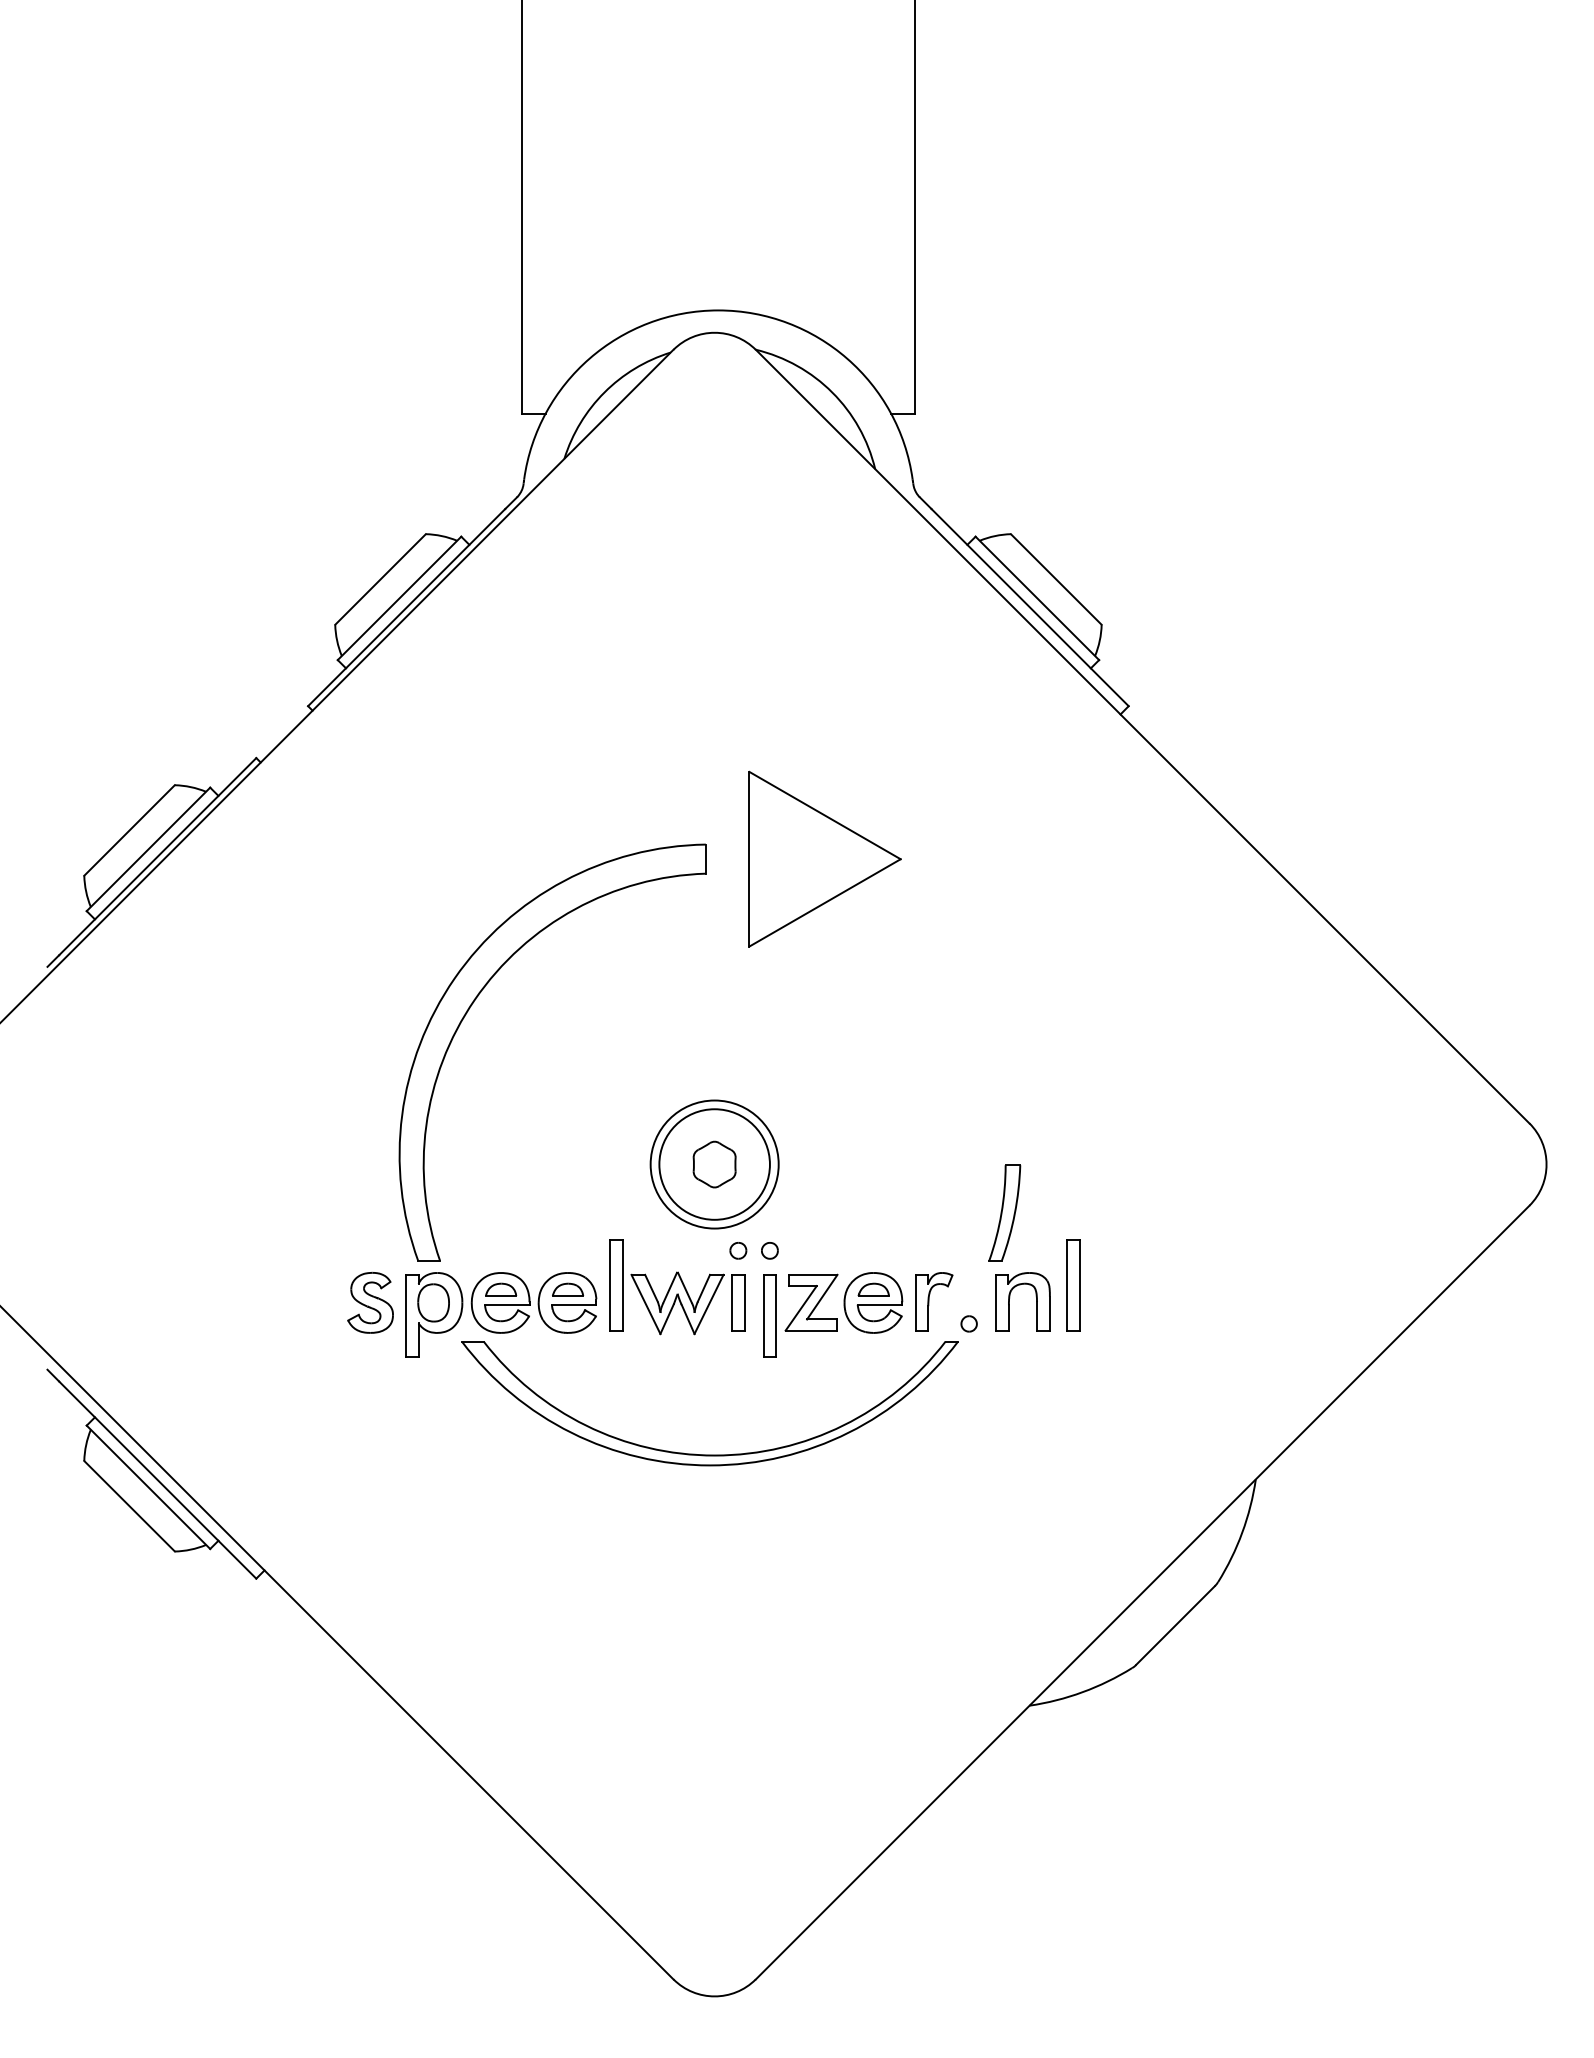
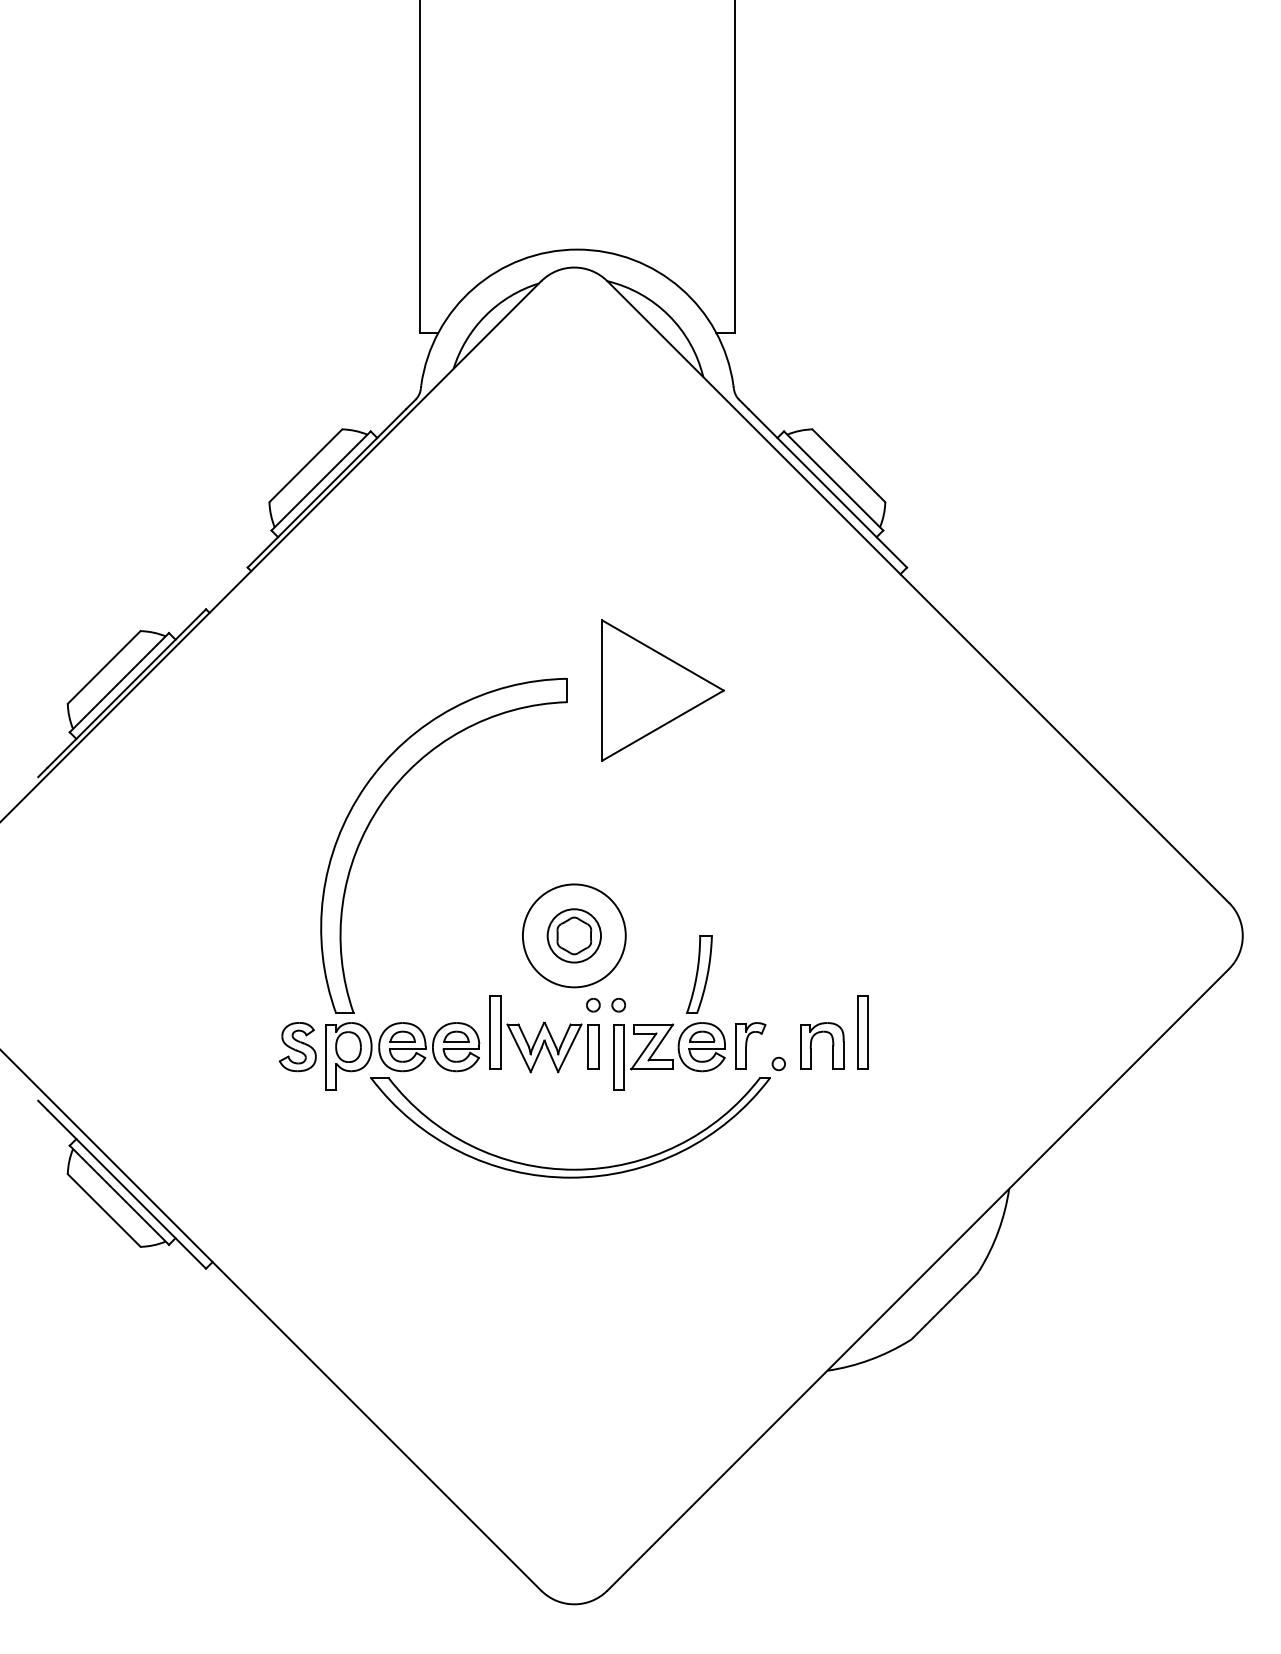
circle: (713, 1164) -> (573, 935), size x0.6
part: (1004, 1212) -> (699, 974), moved

